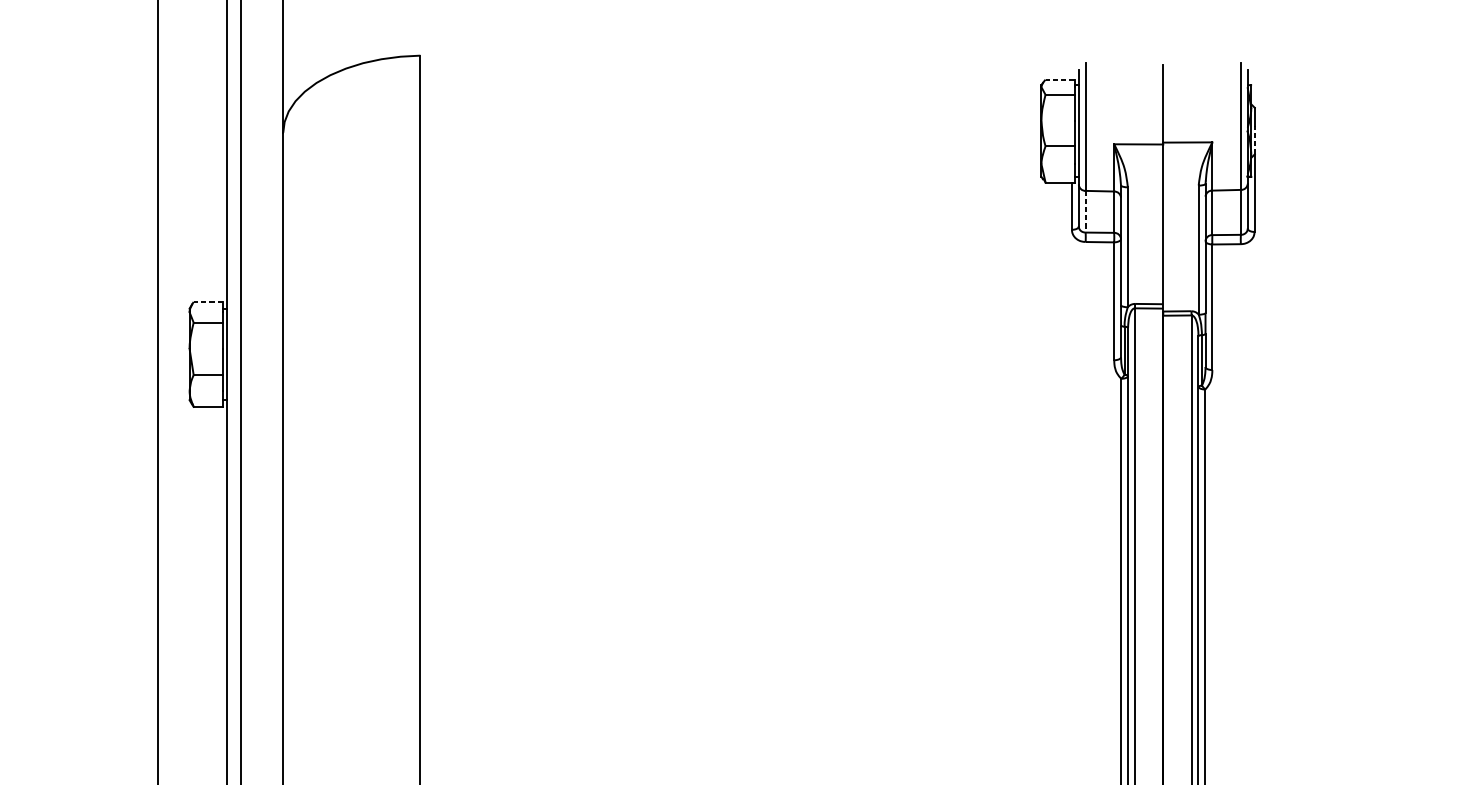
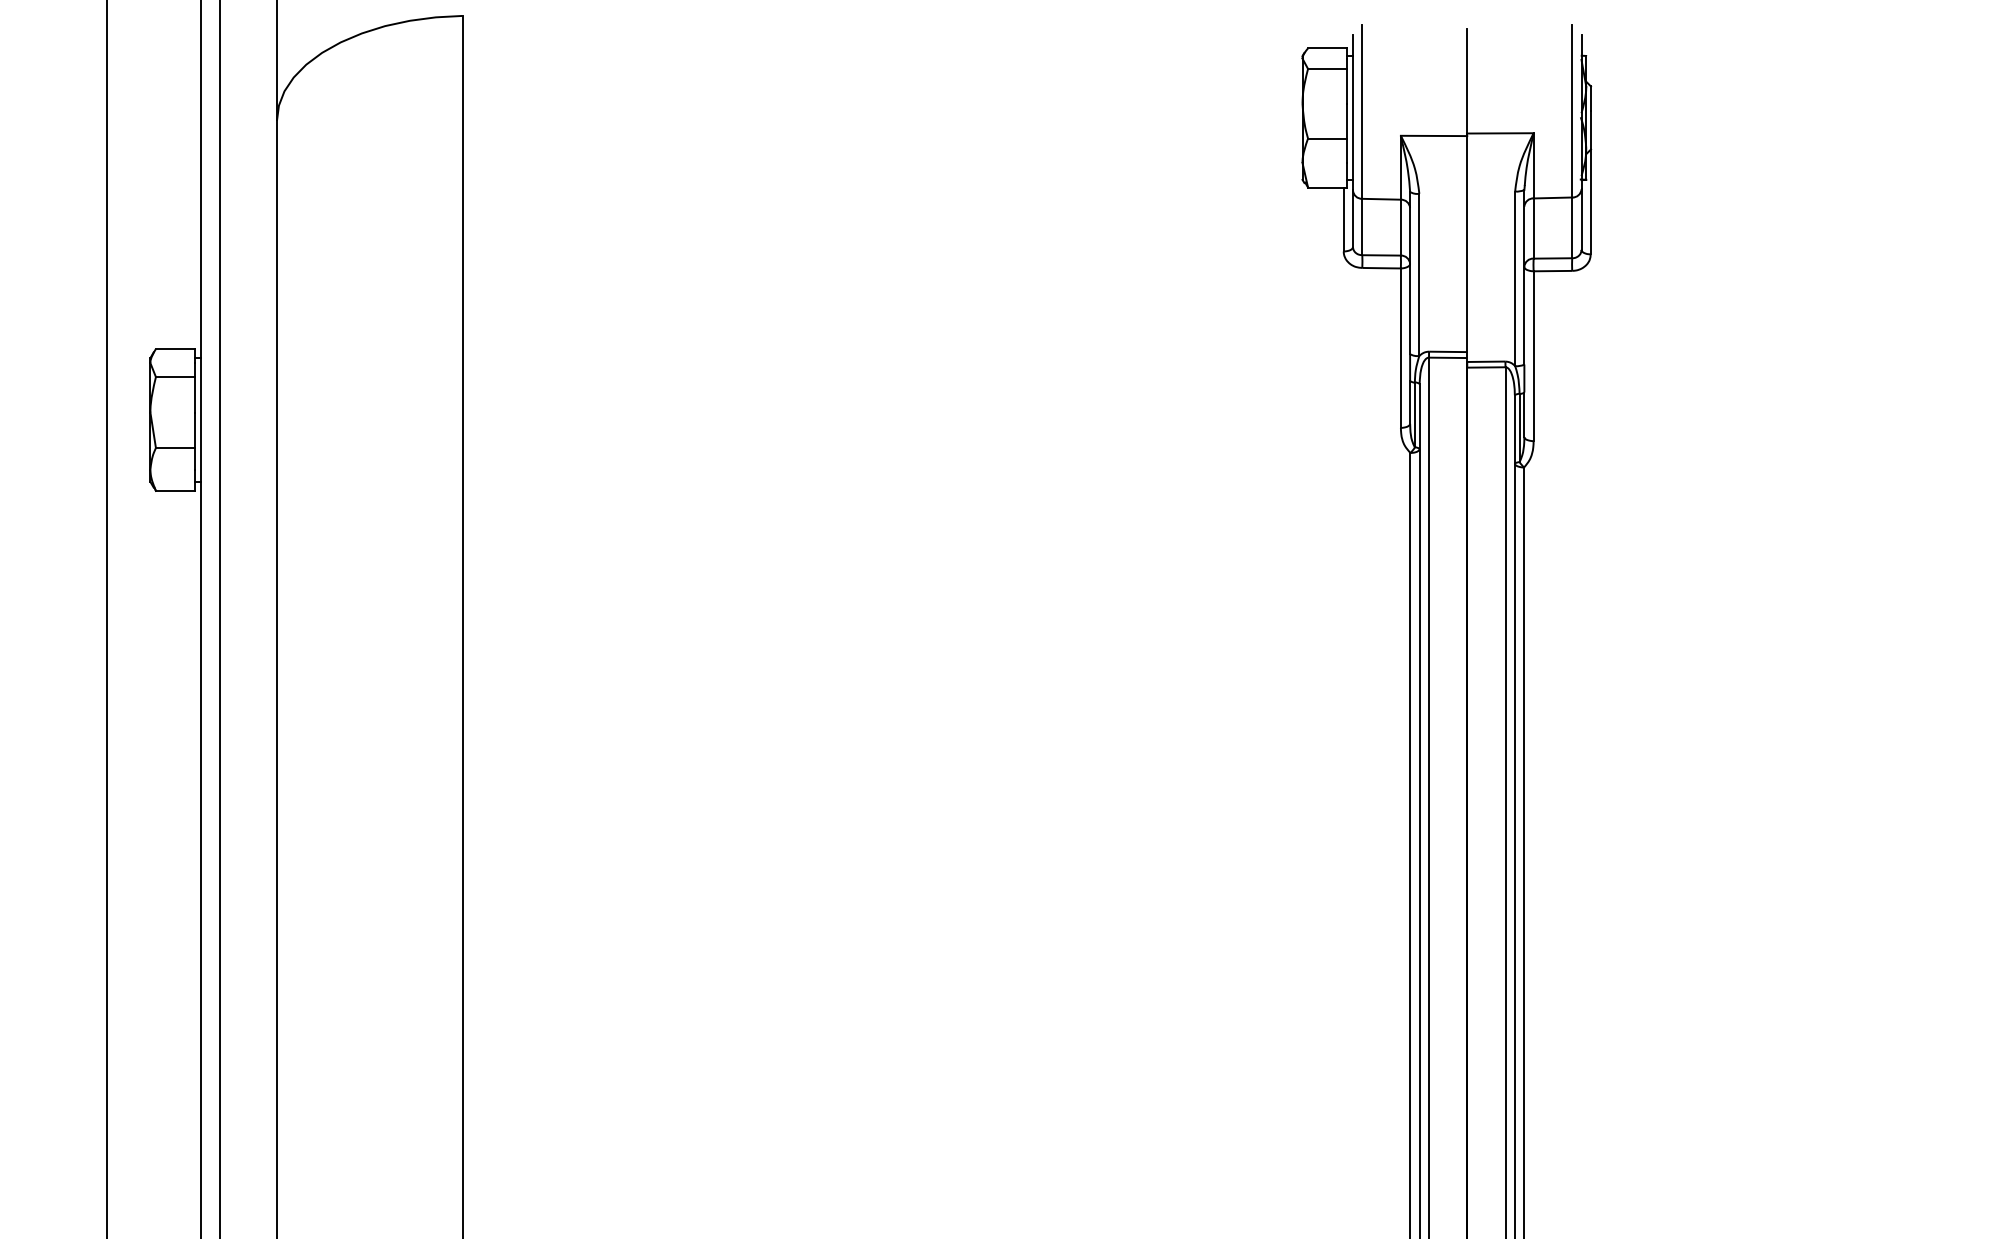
line: (1059, 79) -> (1327, 48), dashed -> solid
line: (1255, 139) -> (1591, 129), dashed -> solid
line: (1085, 212) -> (1362, 227), dashed -> solid
line: (208, 302) -> (175, 349), dashed -> solid

